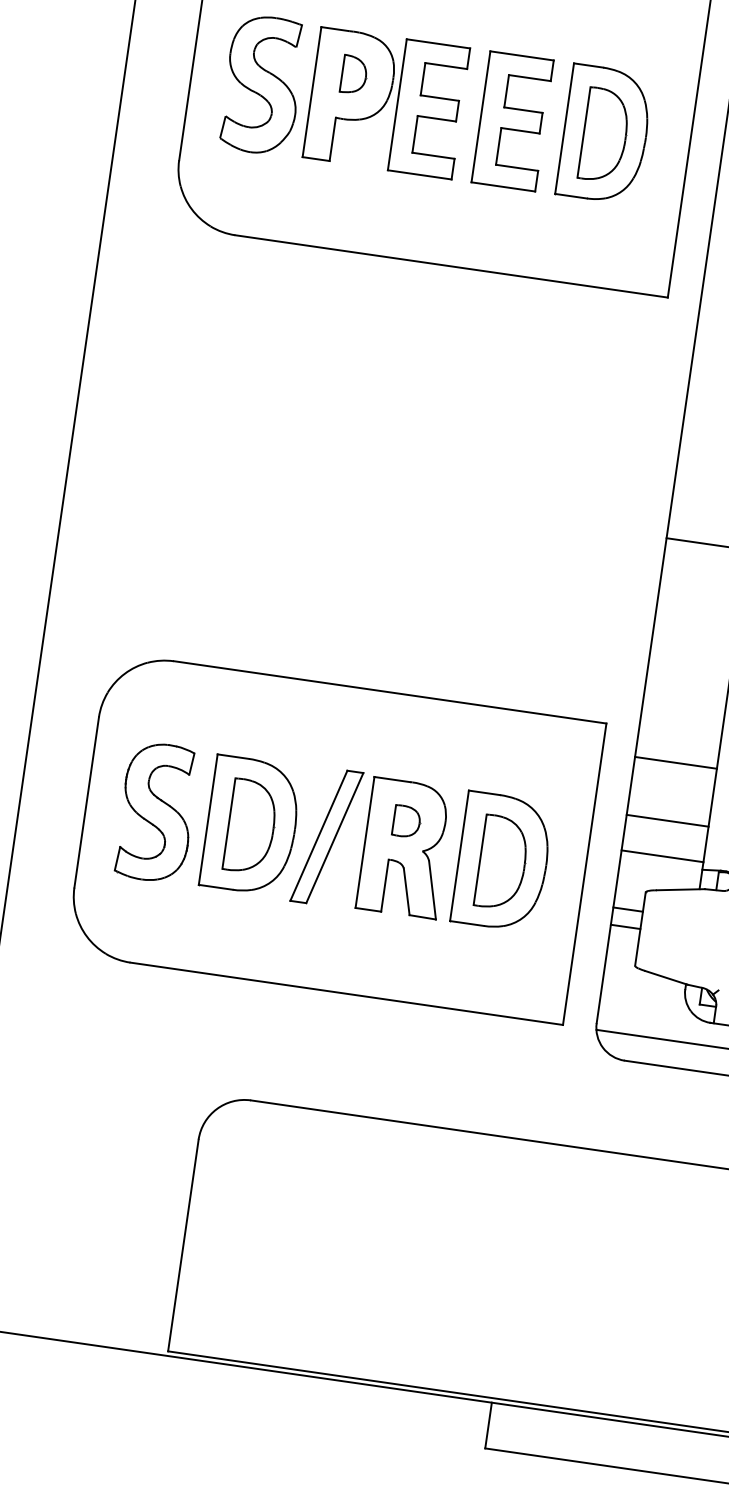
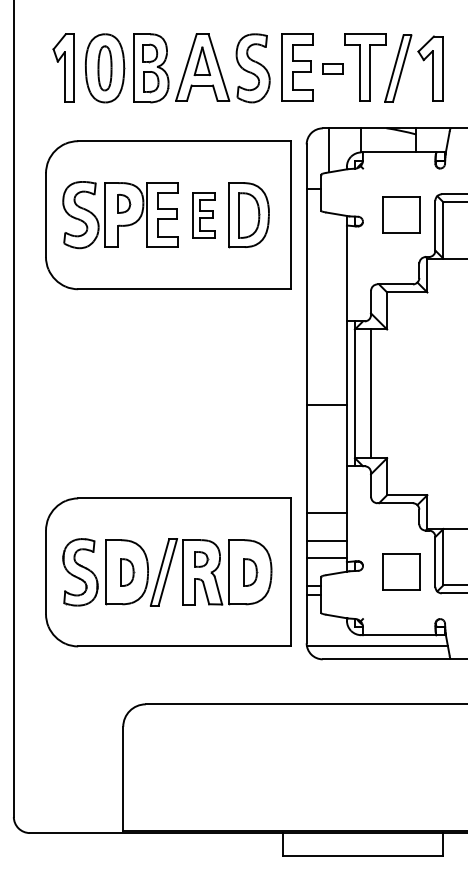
part: (512, 119) -> (203, 214), size x0.7
part: (252, 826) -> (127, 572), size x0.6
part: (503, 862) -> (250, 572), size x0.6

